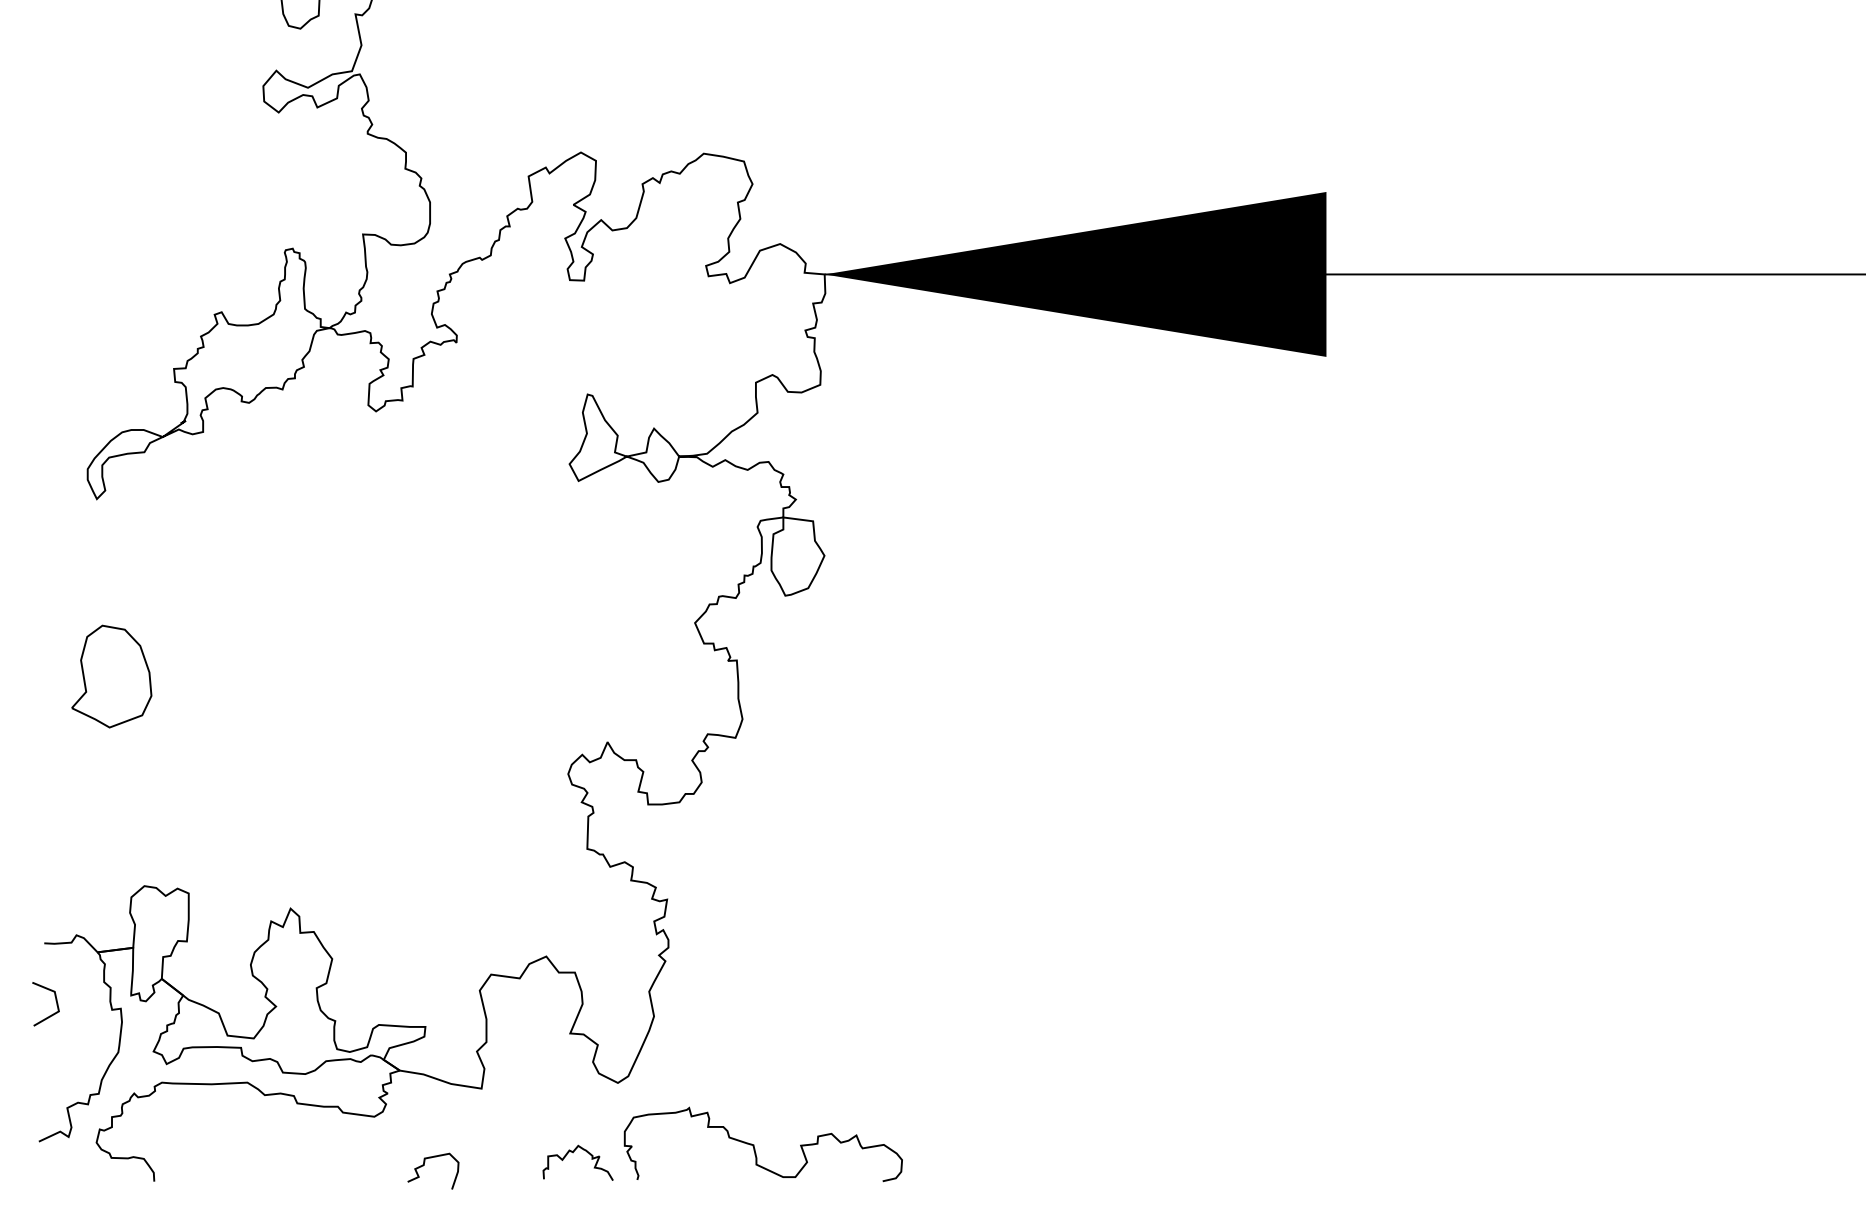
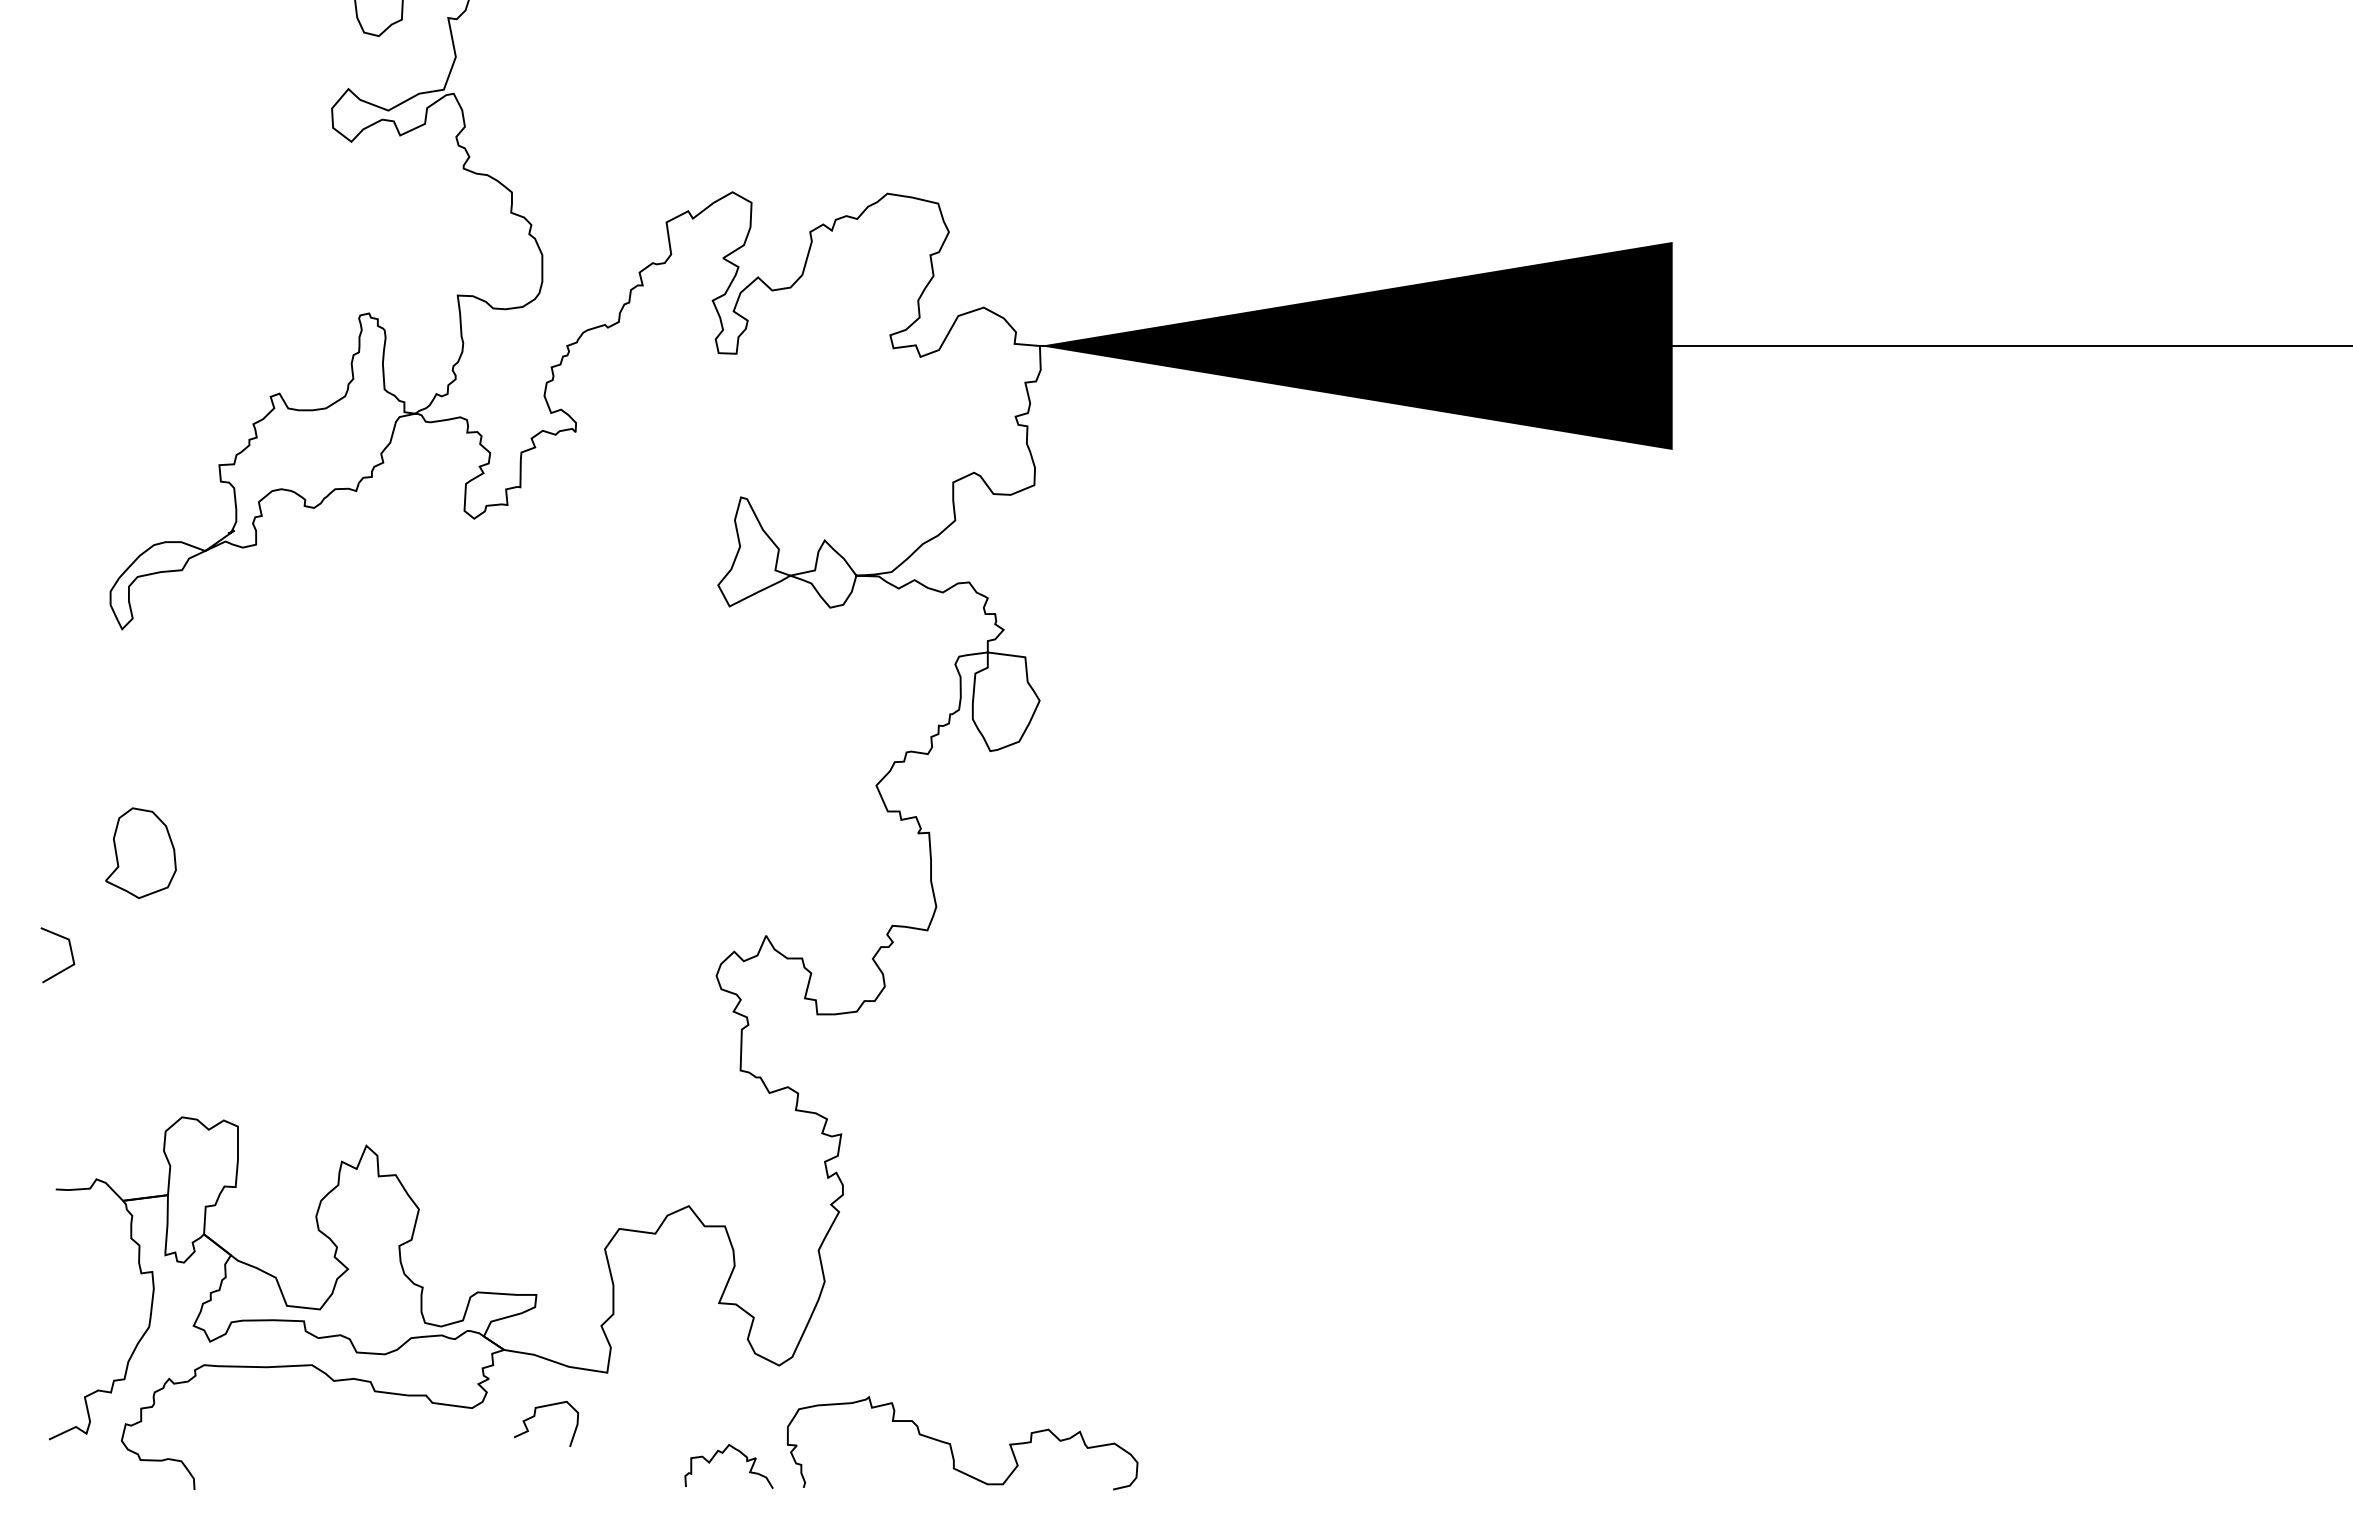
part: (111, 676) -> (140, 853), size x0.7
line: (55, 1002) -> (70, 952), moved
curve: (424, 1165) -> (535, 1416), moved

